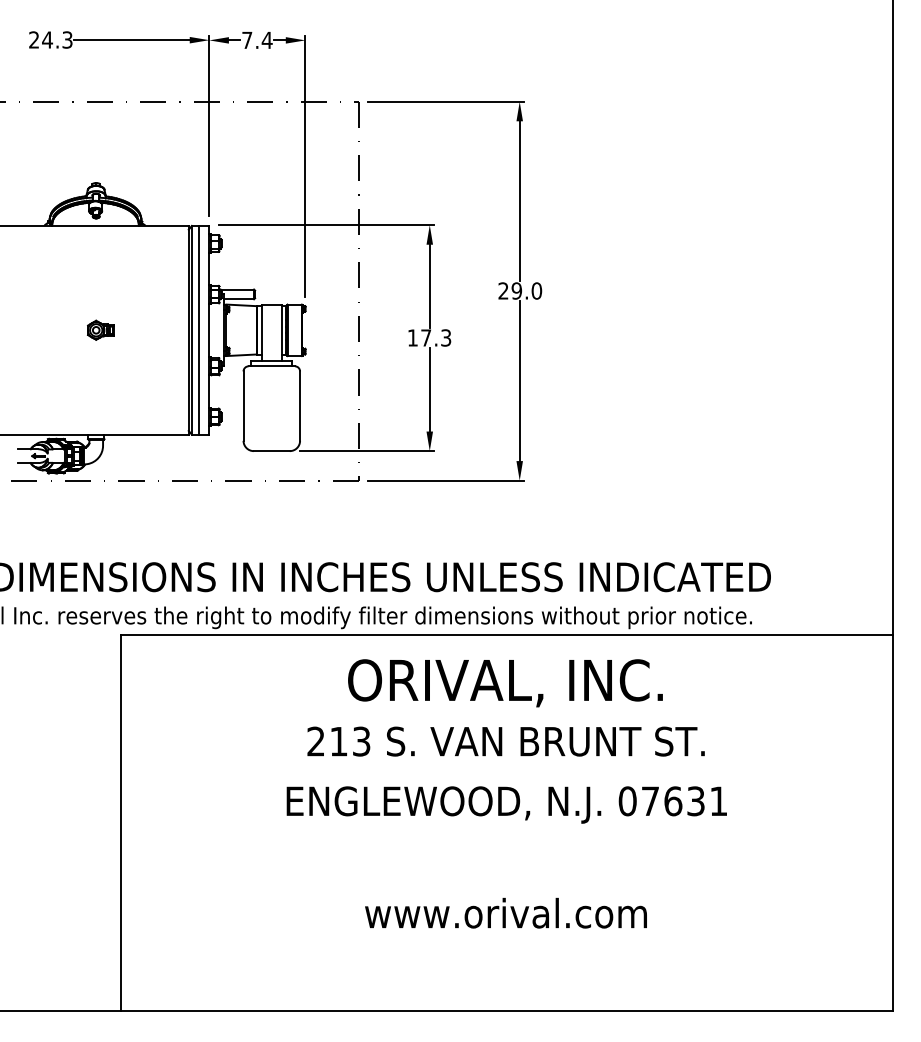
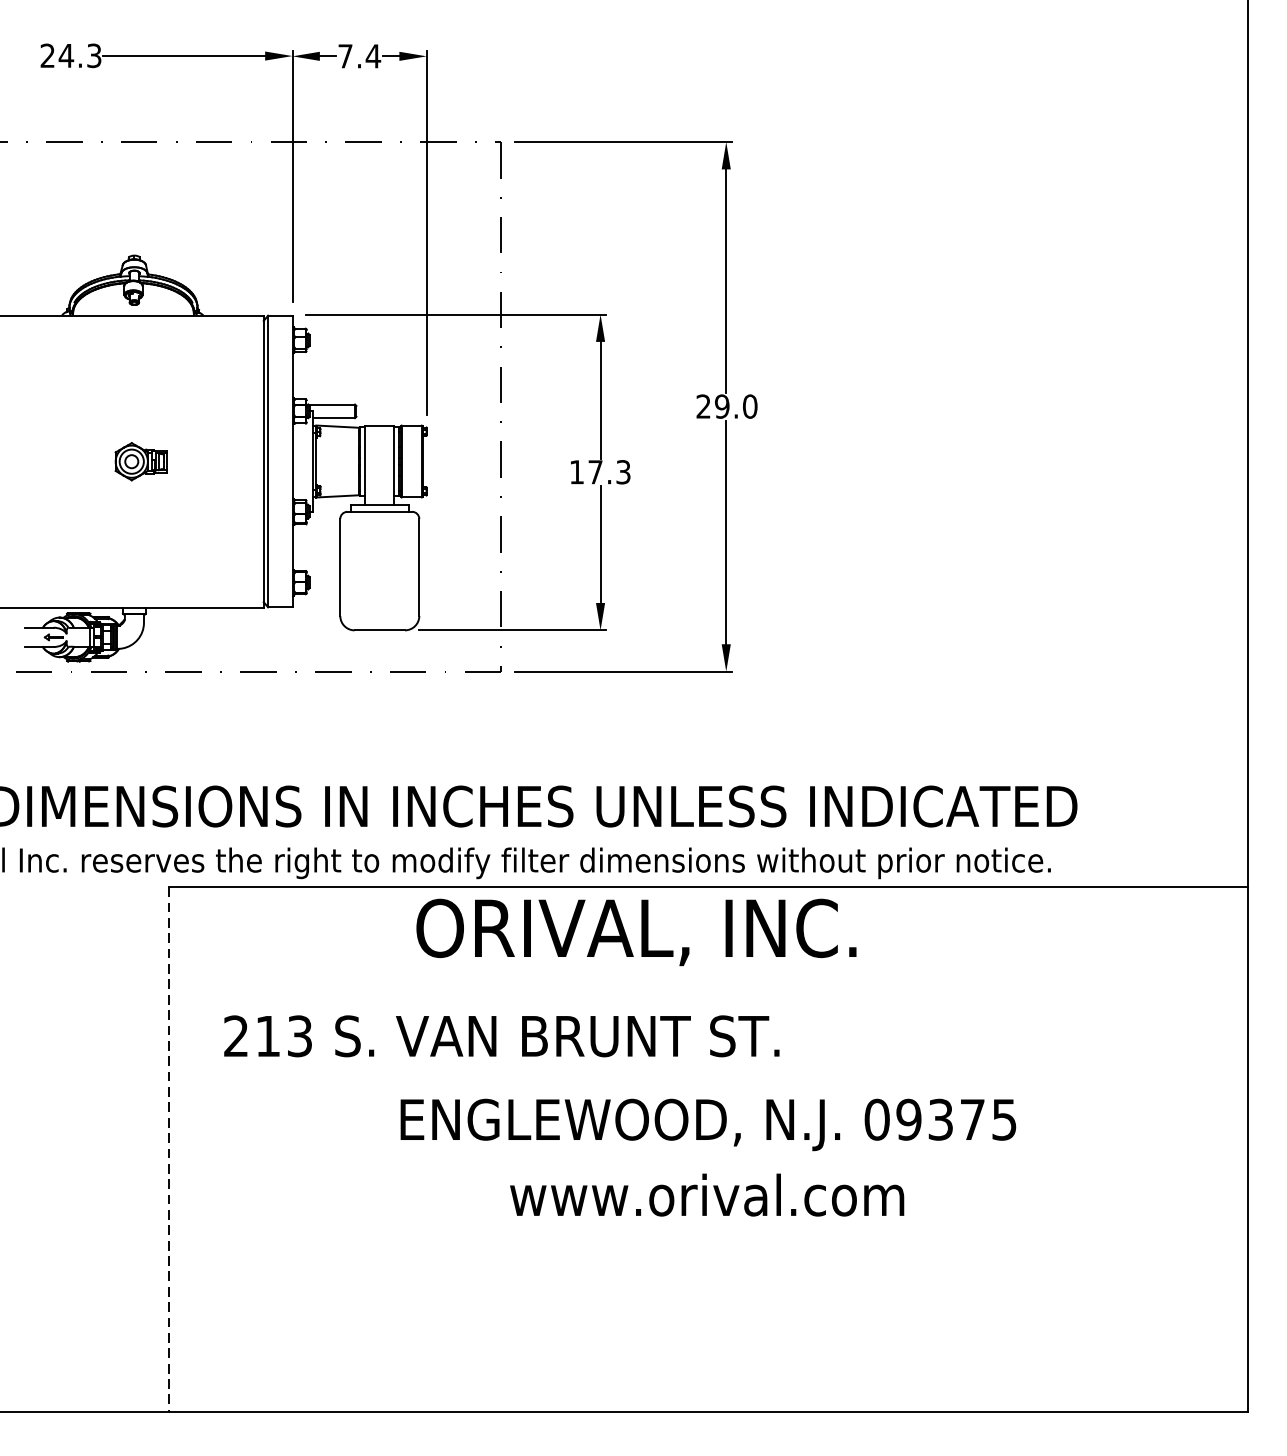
part: (100, 329) -> (140, 460), size x1.4
line: (199, 329) -> (278, 460), removed
text: (505, 683) -> (636, 932), moved
text: (505, 741) -> (500, 1036), moved
text: (684, 801) -> (956, 1119), 07631 -> 09375
line: (120, 822) -> (168, 1149), solid -> dashed
text: (505, 912) -> (706, 1194), moved

